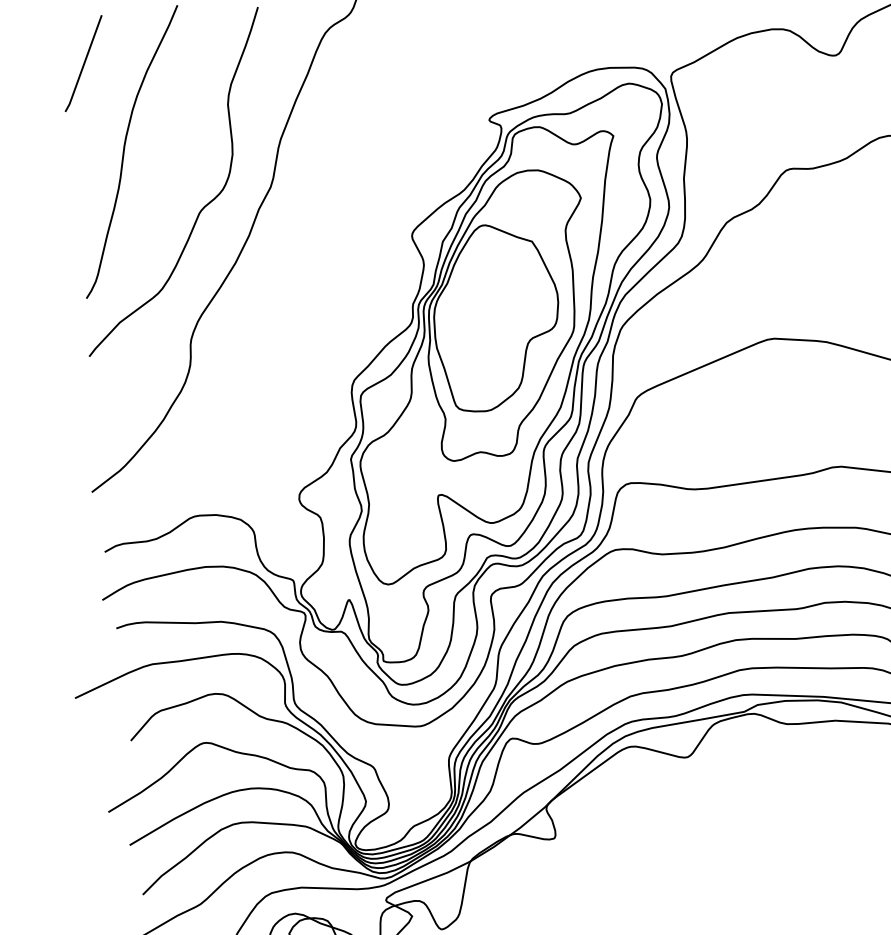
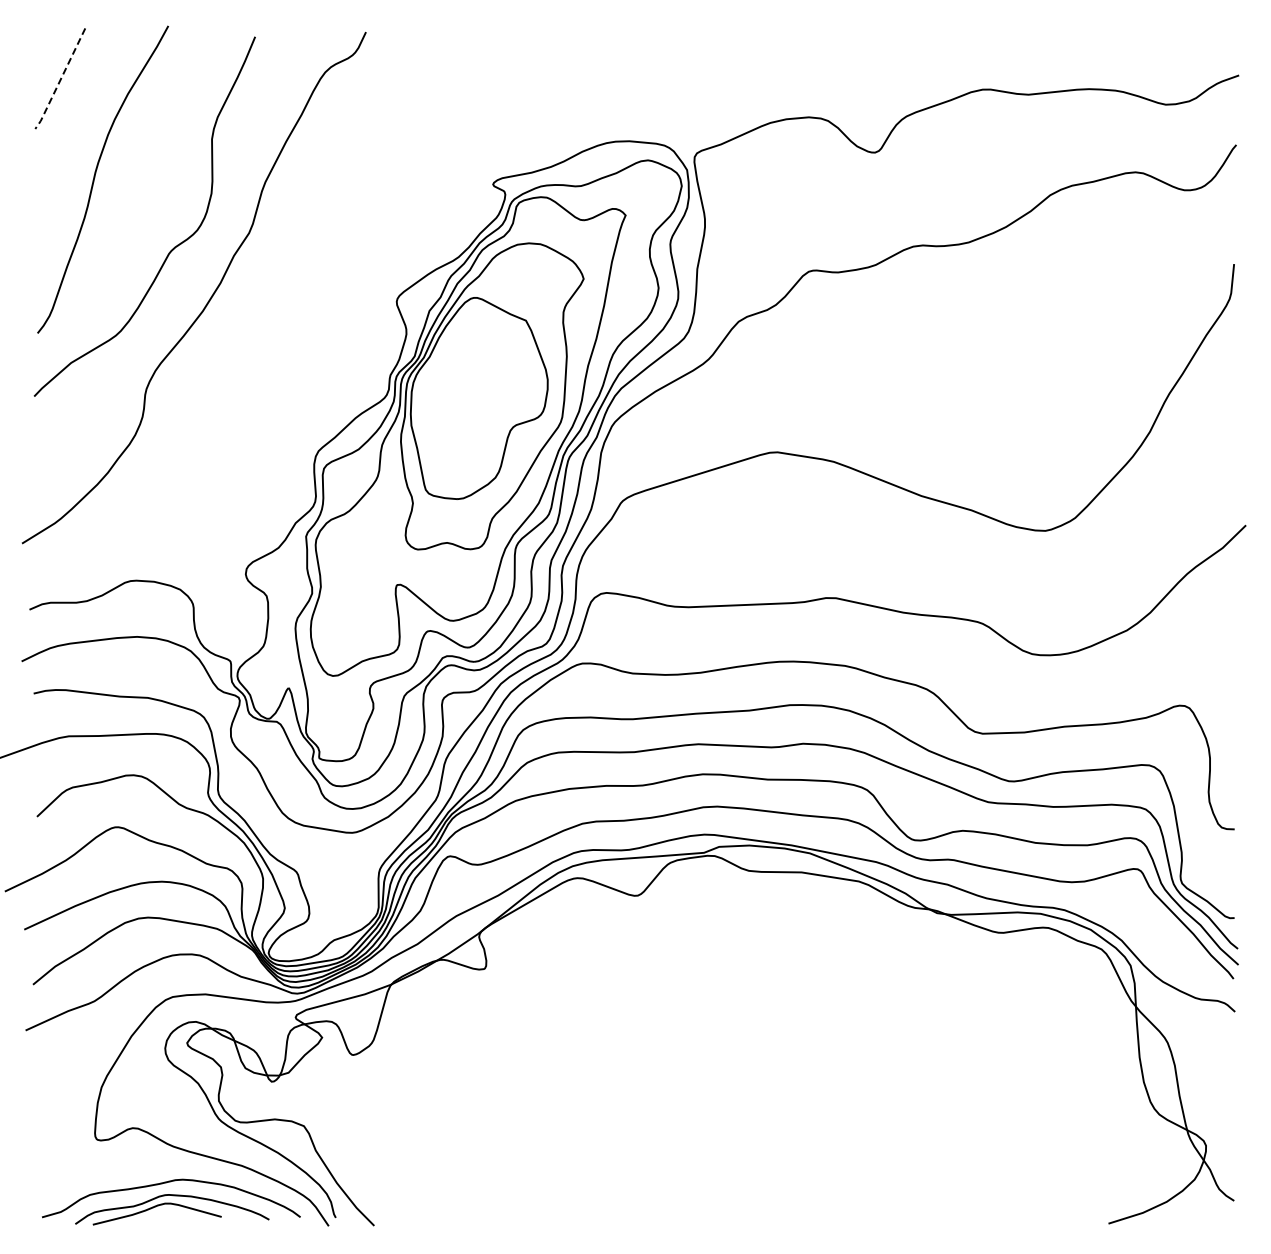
line: (83, 64) -> (60, 79), solid -> dashed

